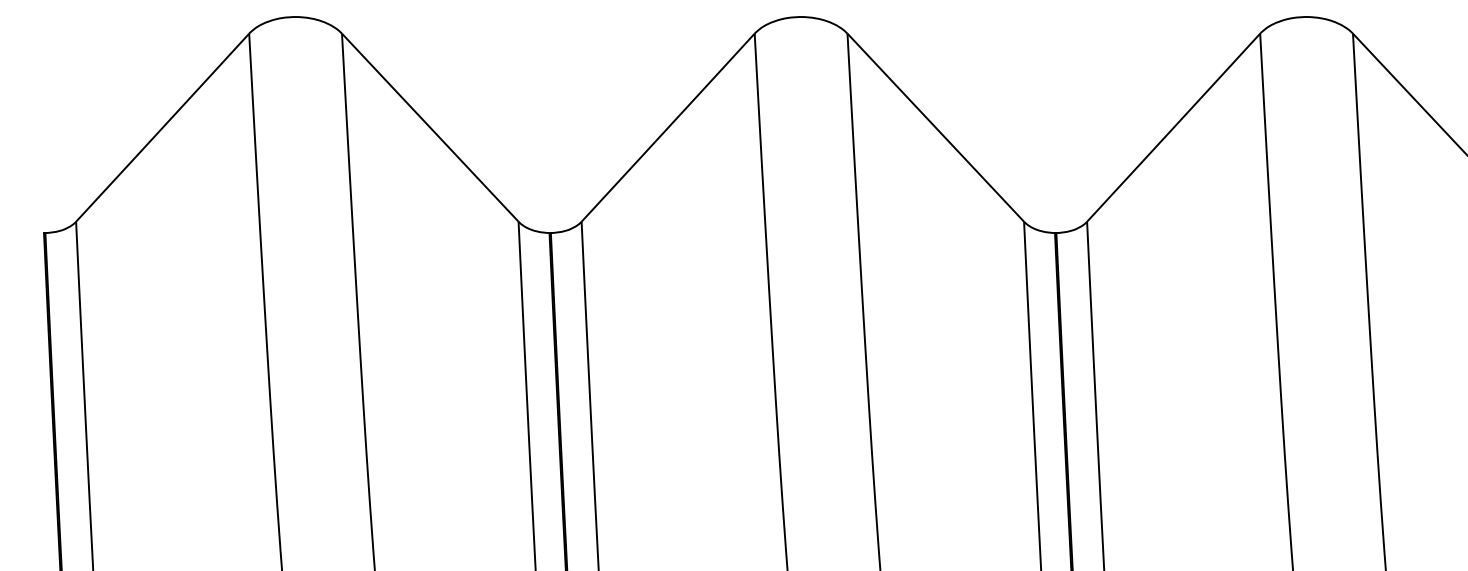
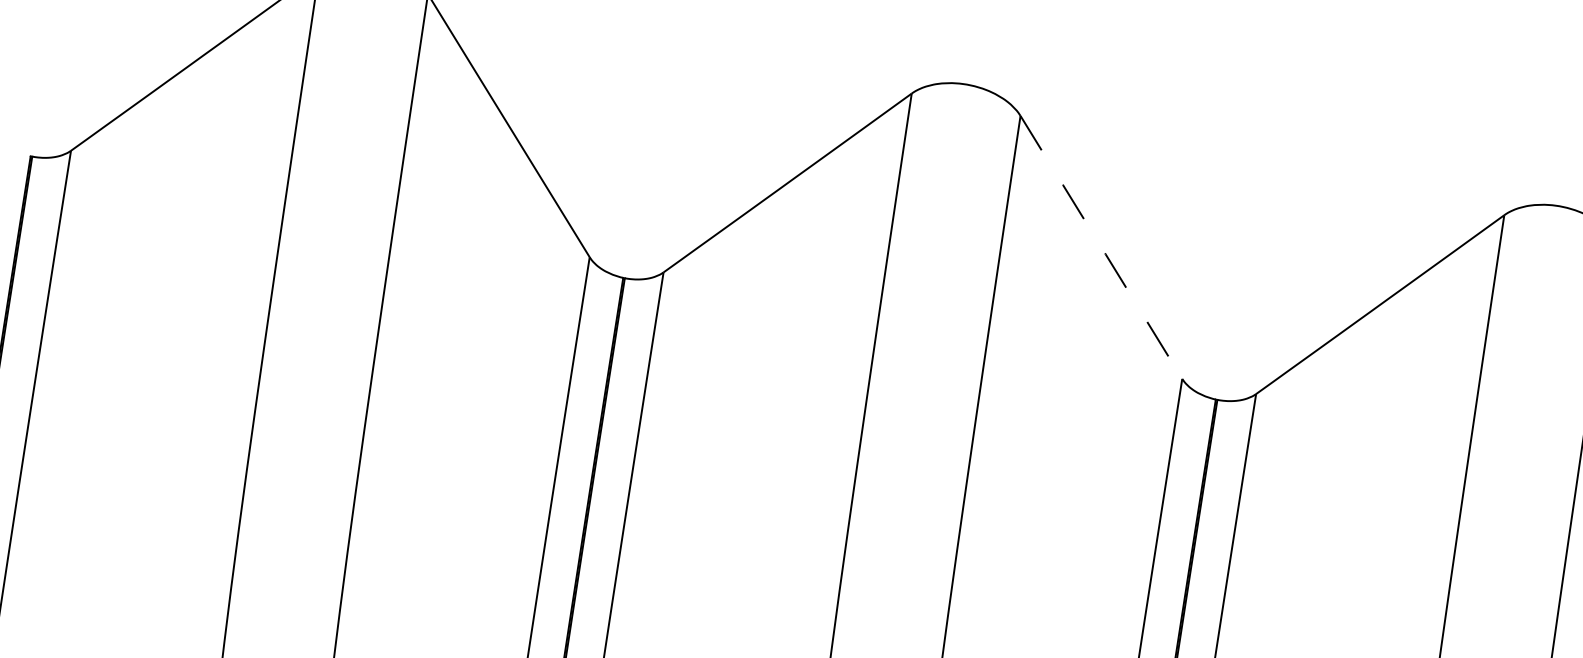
line: (936, 128) -> (1102, 248), solid -> dashed

